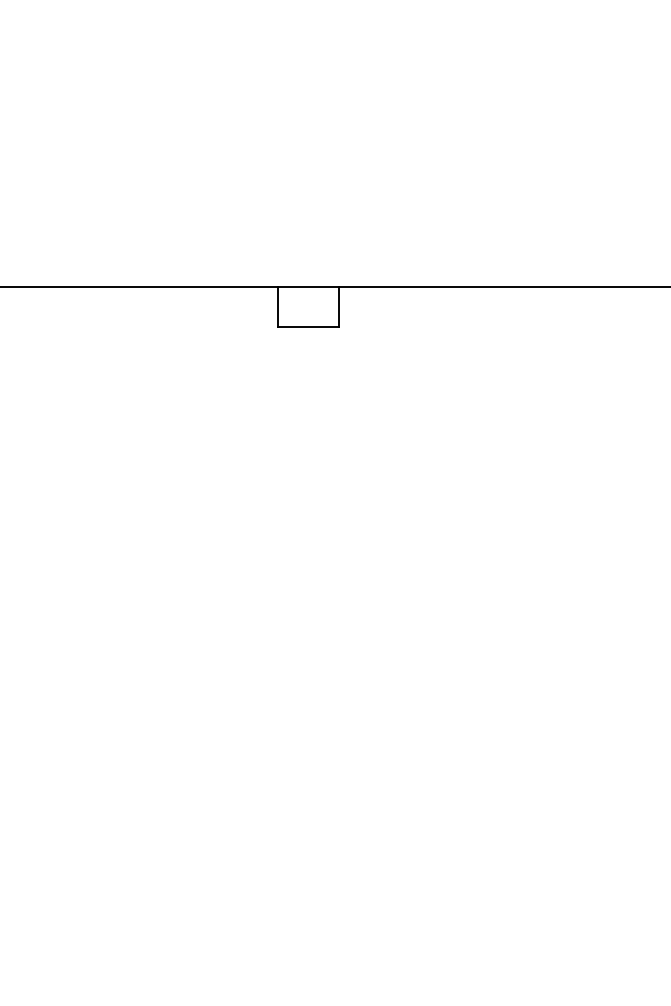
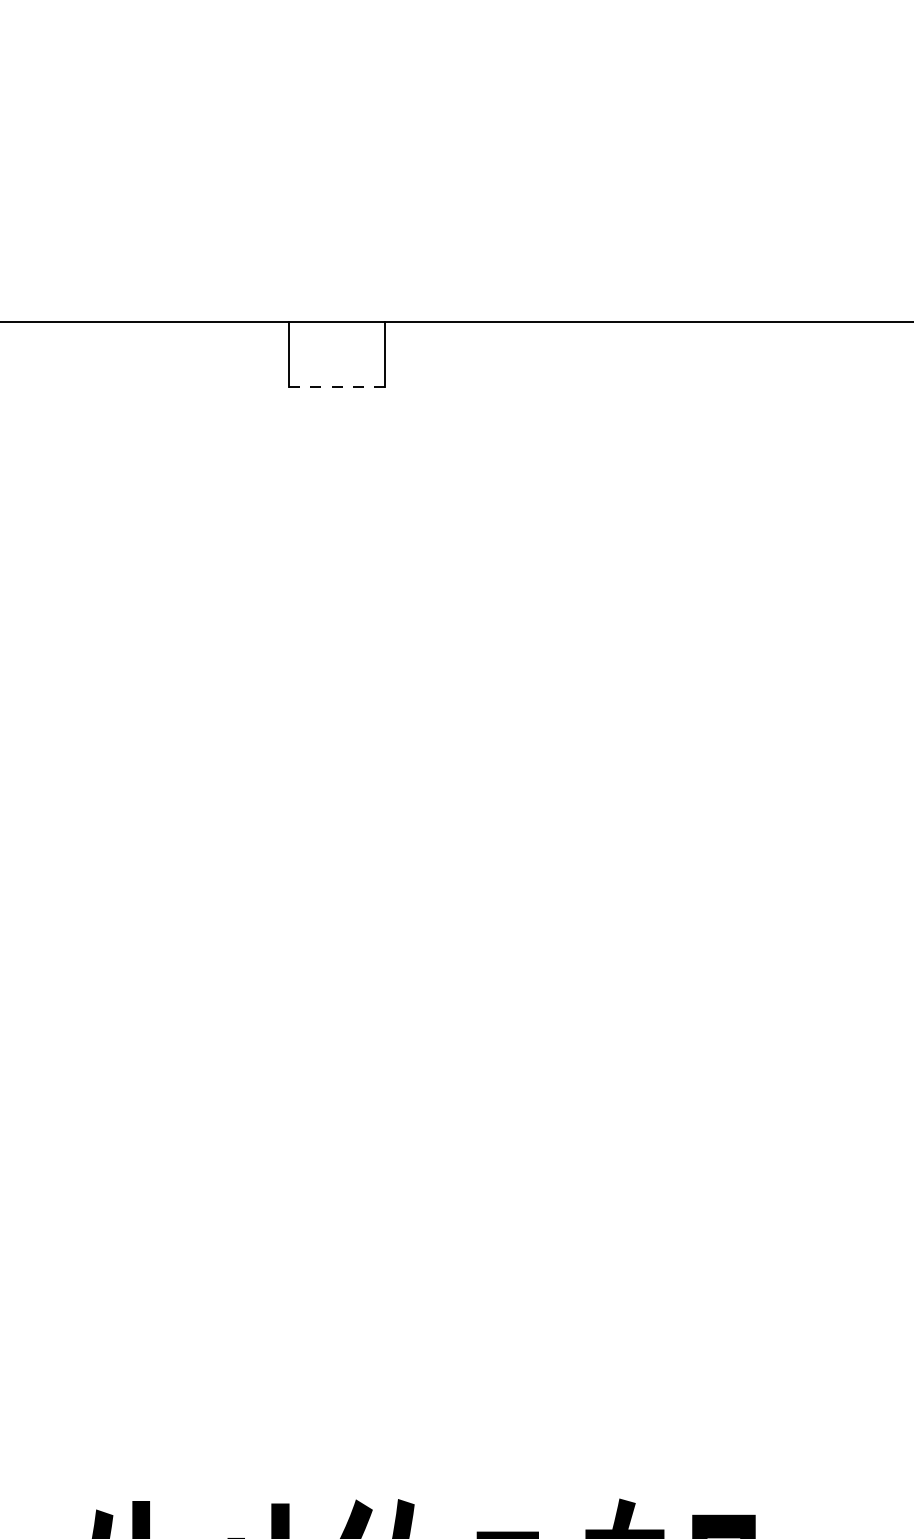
line: (308, 327) -> (337, 386), solid -> dashed

